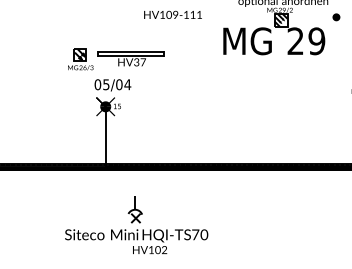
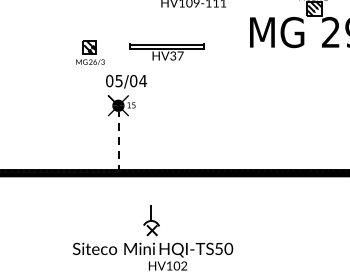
part: (130, 58) -> (166, 51), moved
line: (106, 139) -> (119, 142), solid -> dashed
text: (195, 234) -> (218, 248), 70 -> 50

